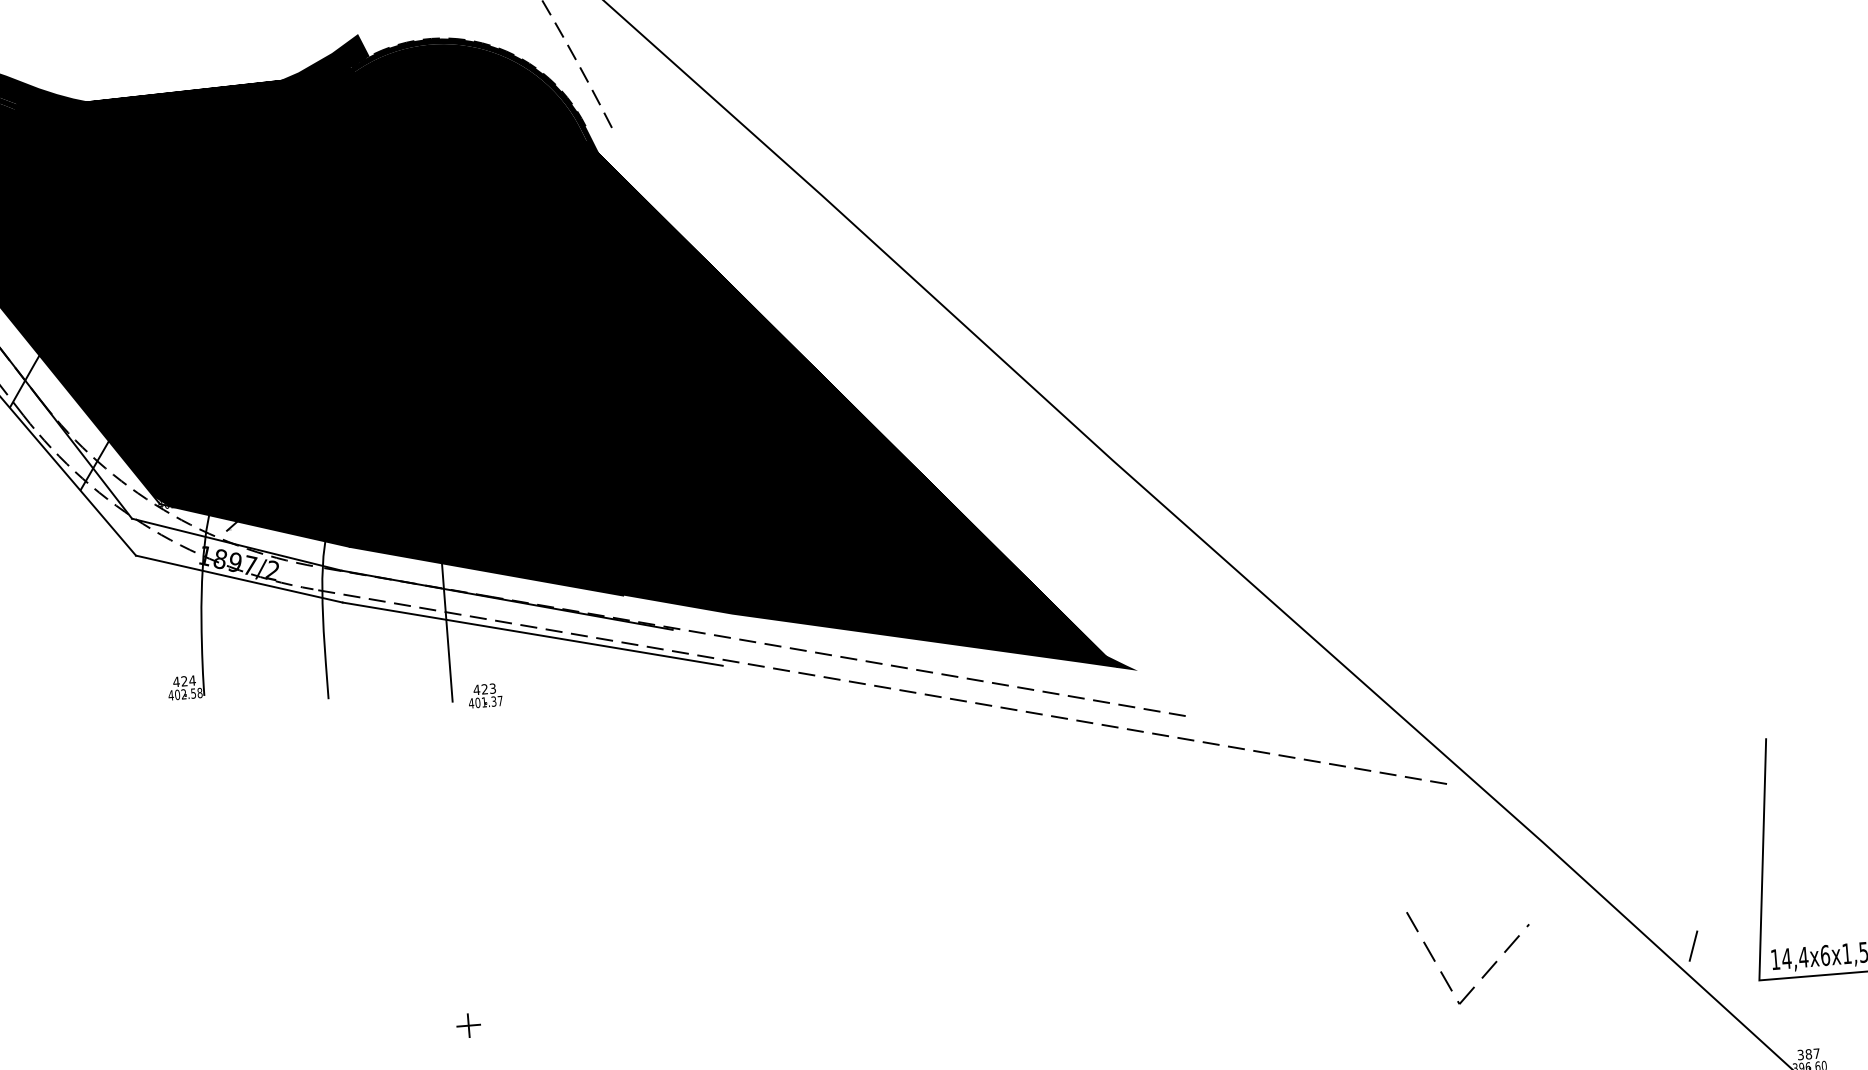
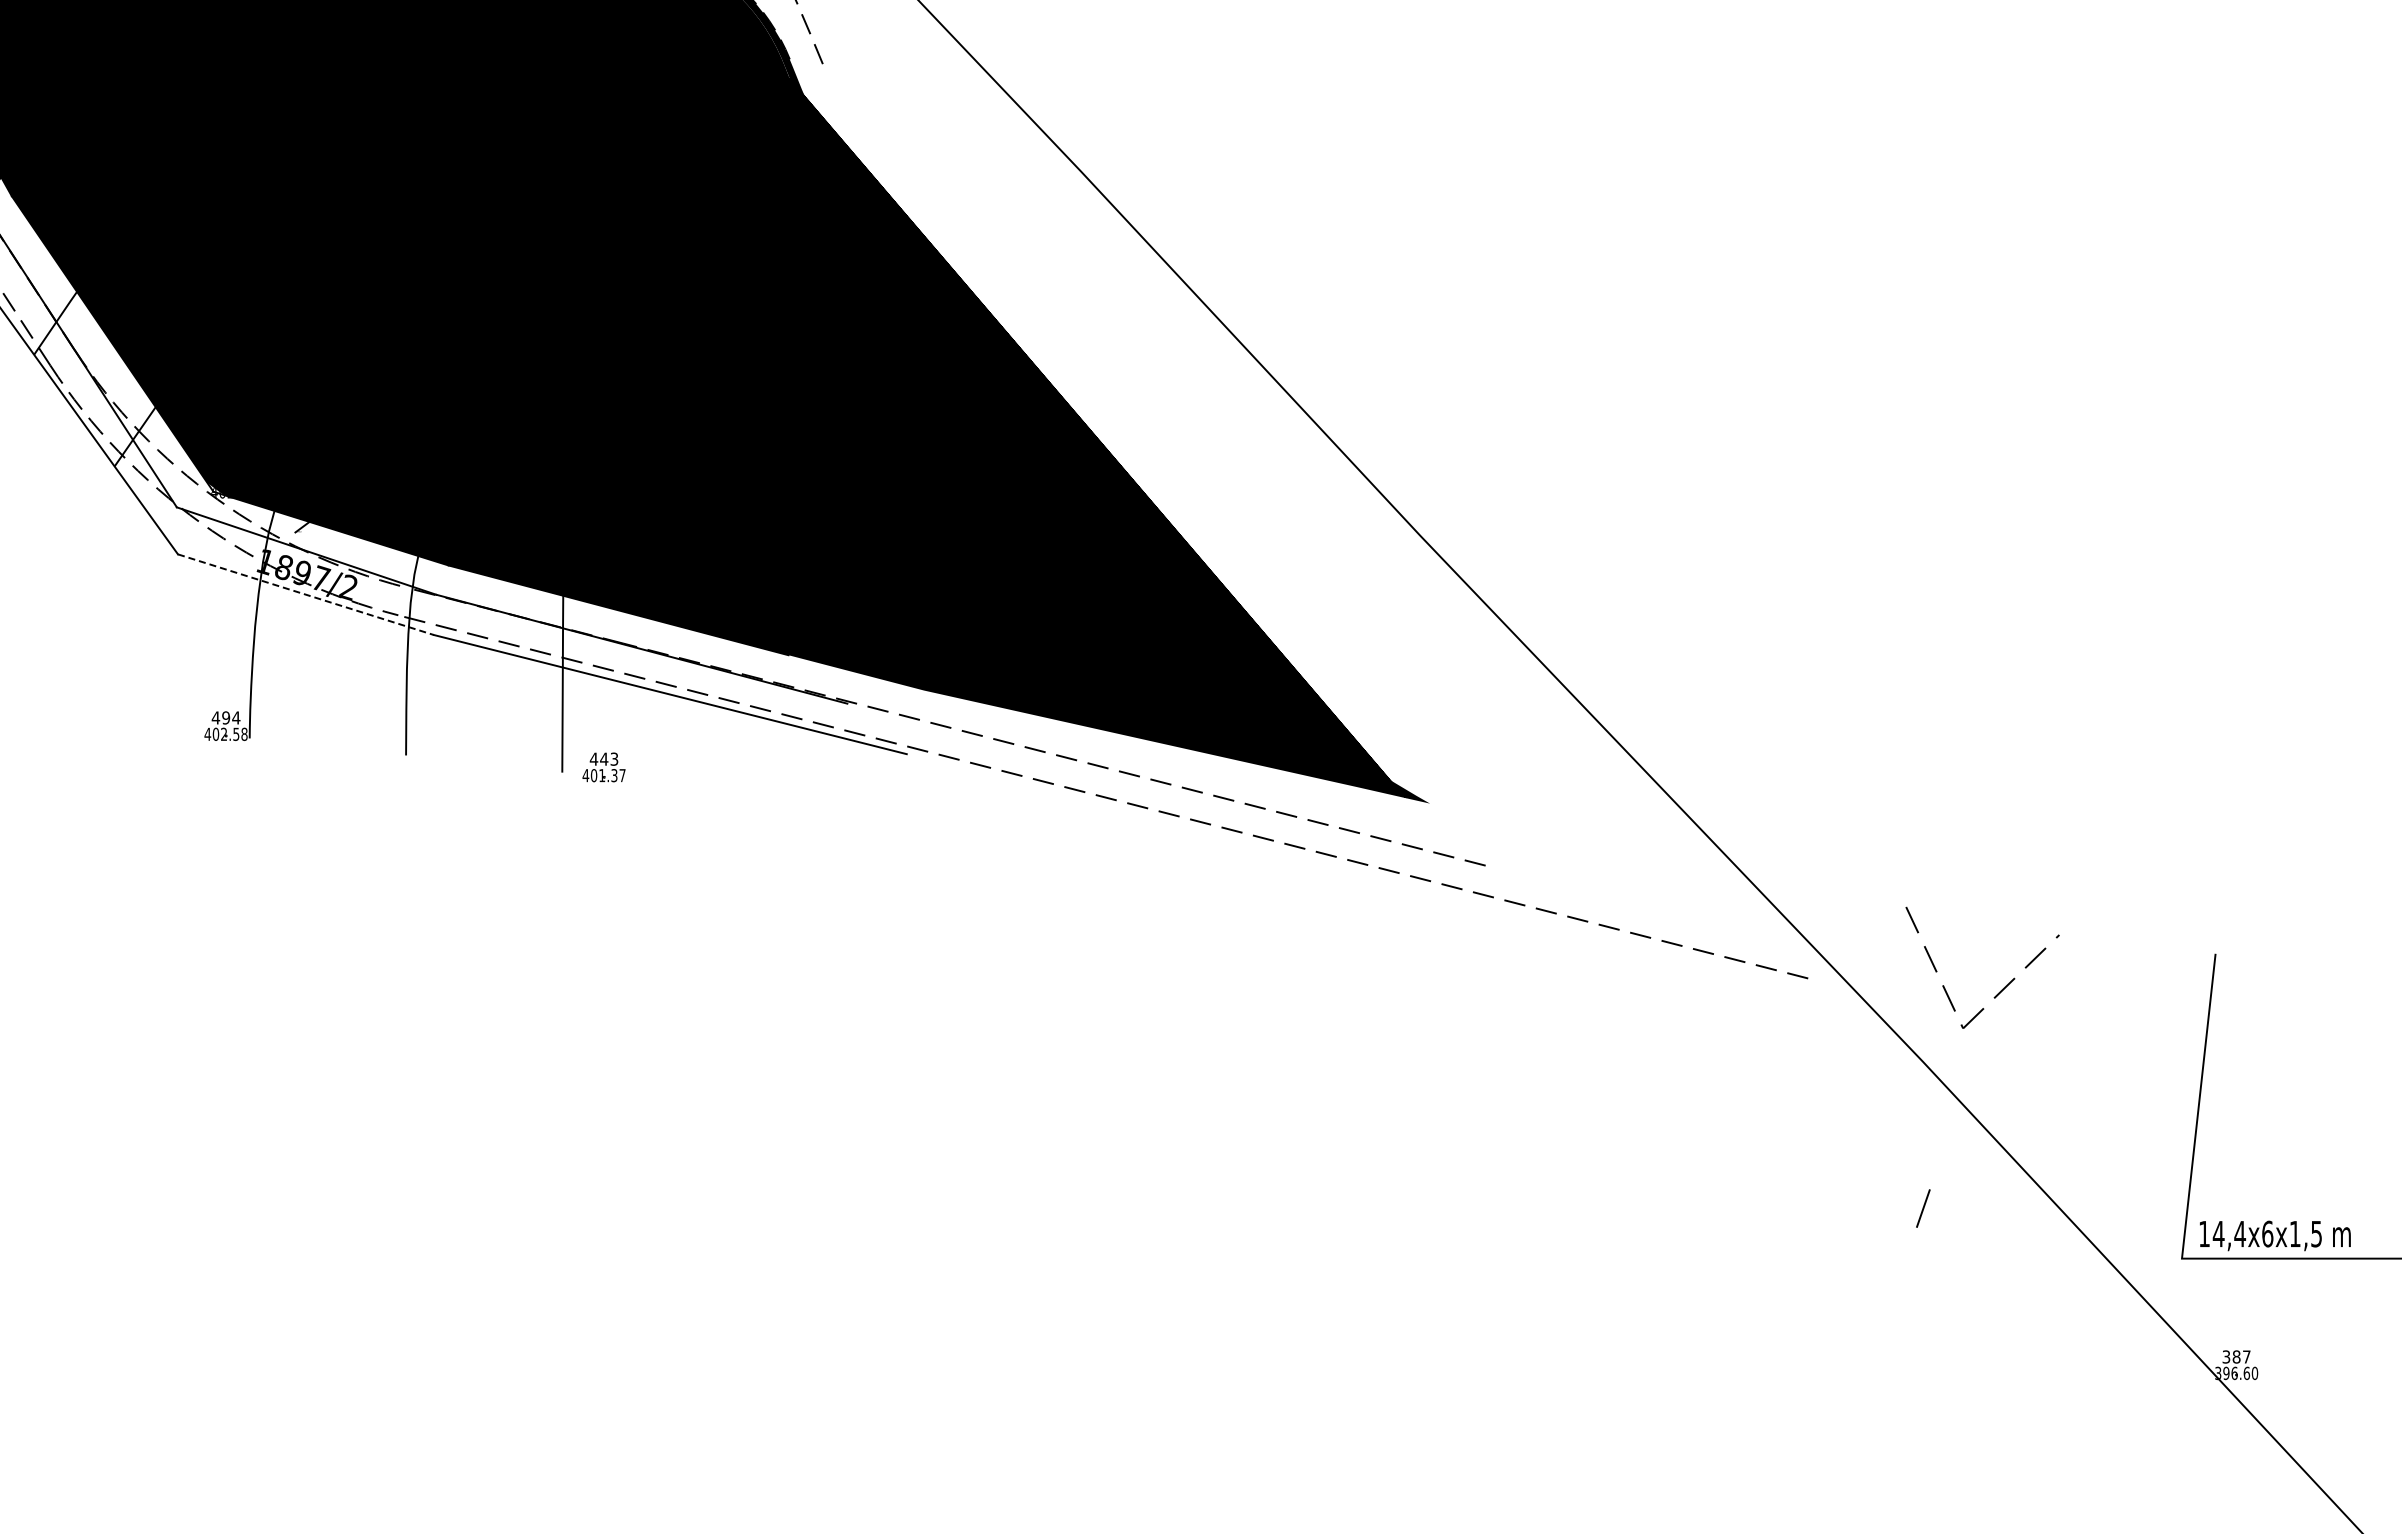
line: (239, 578) -> (306, 594), solid -> dashed
text: (184, 680) -> (226, 717), 424 -> 494
text: (485, 688) -> (604, 758), 423 -> 443
line: (1693, 946) -> (1923, 1208), moved
part: (1488, 969) -> (2003, 987), moved
part: (468, 1025) -> (548, 1181), removed

